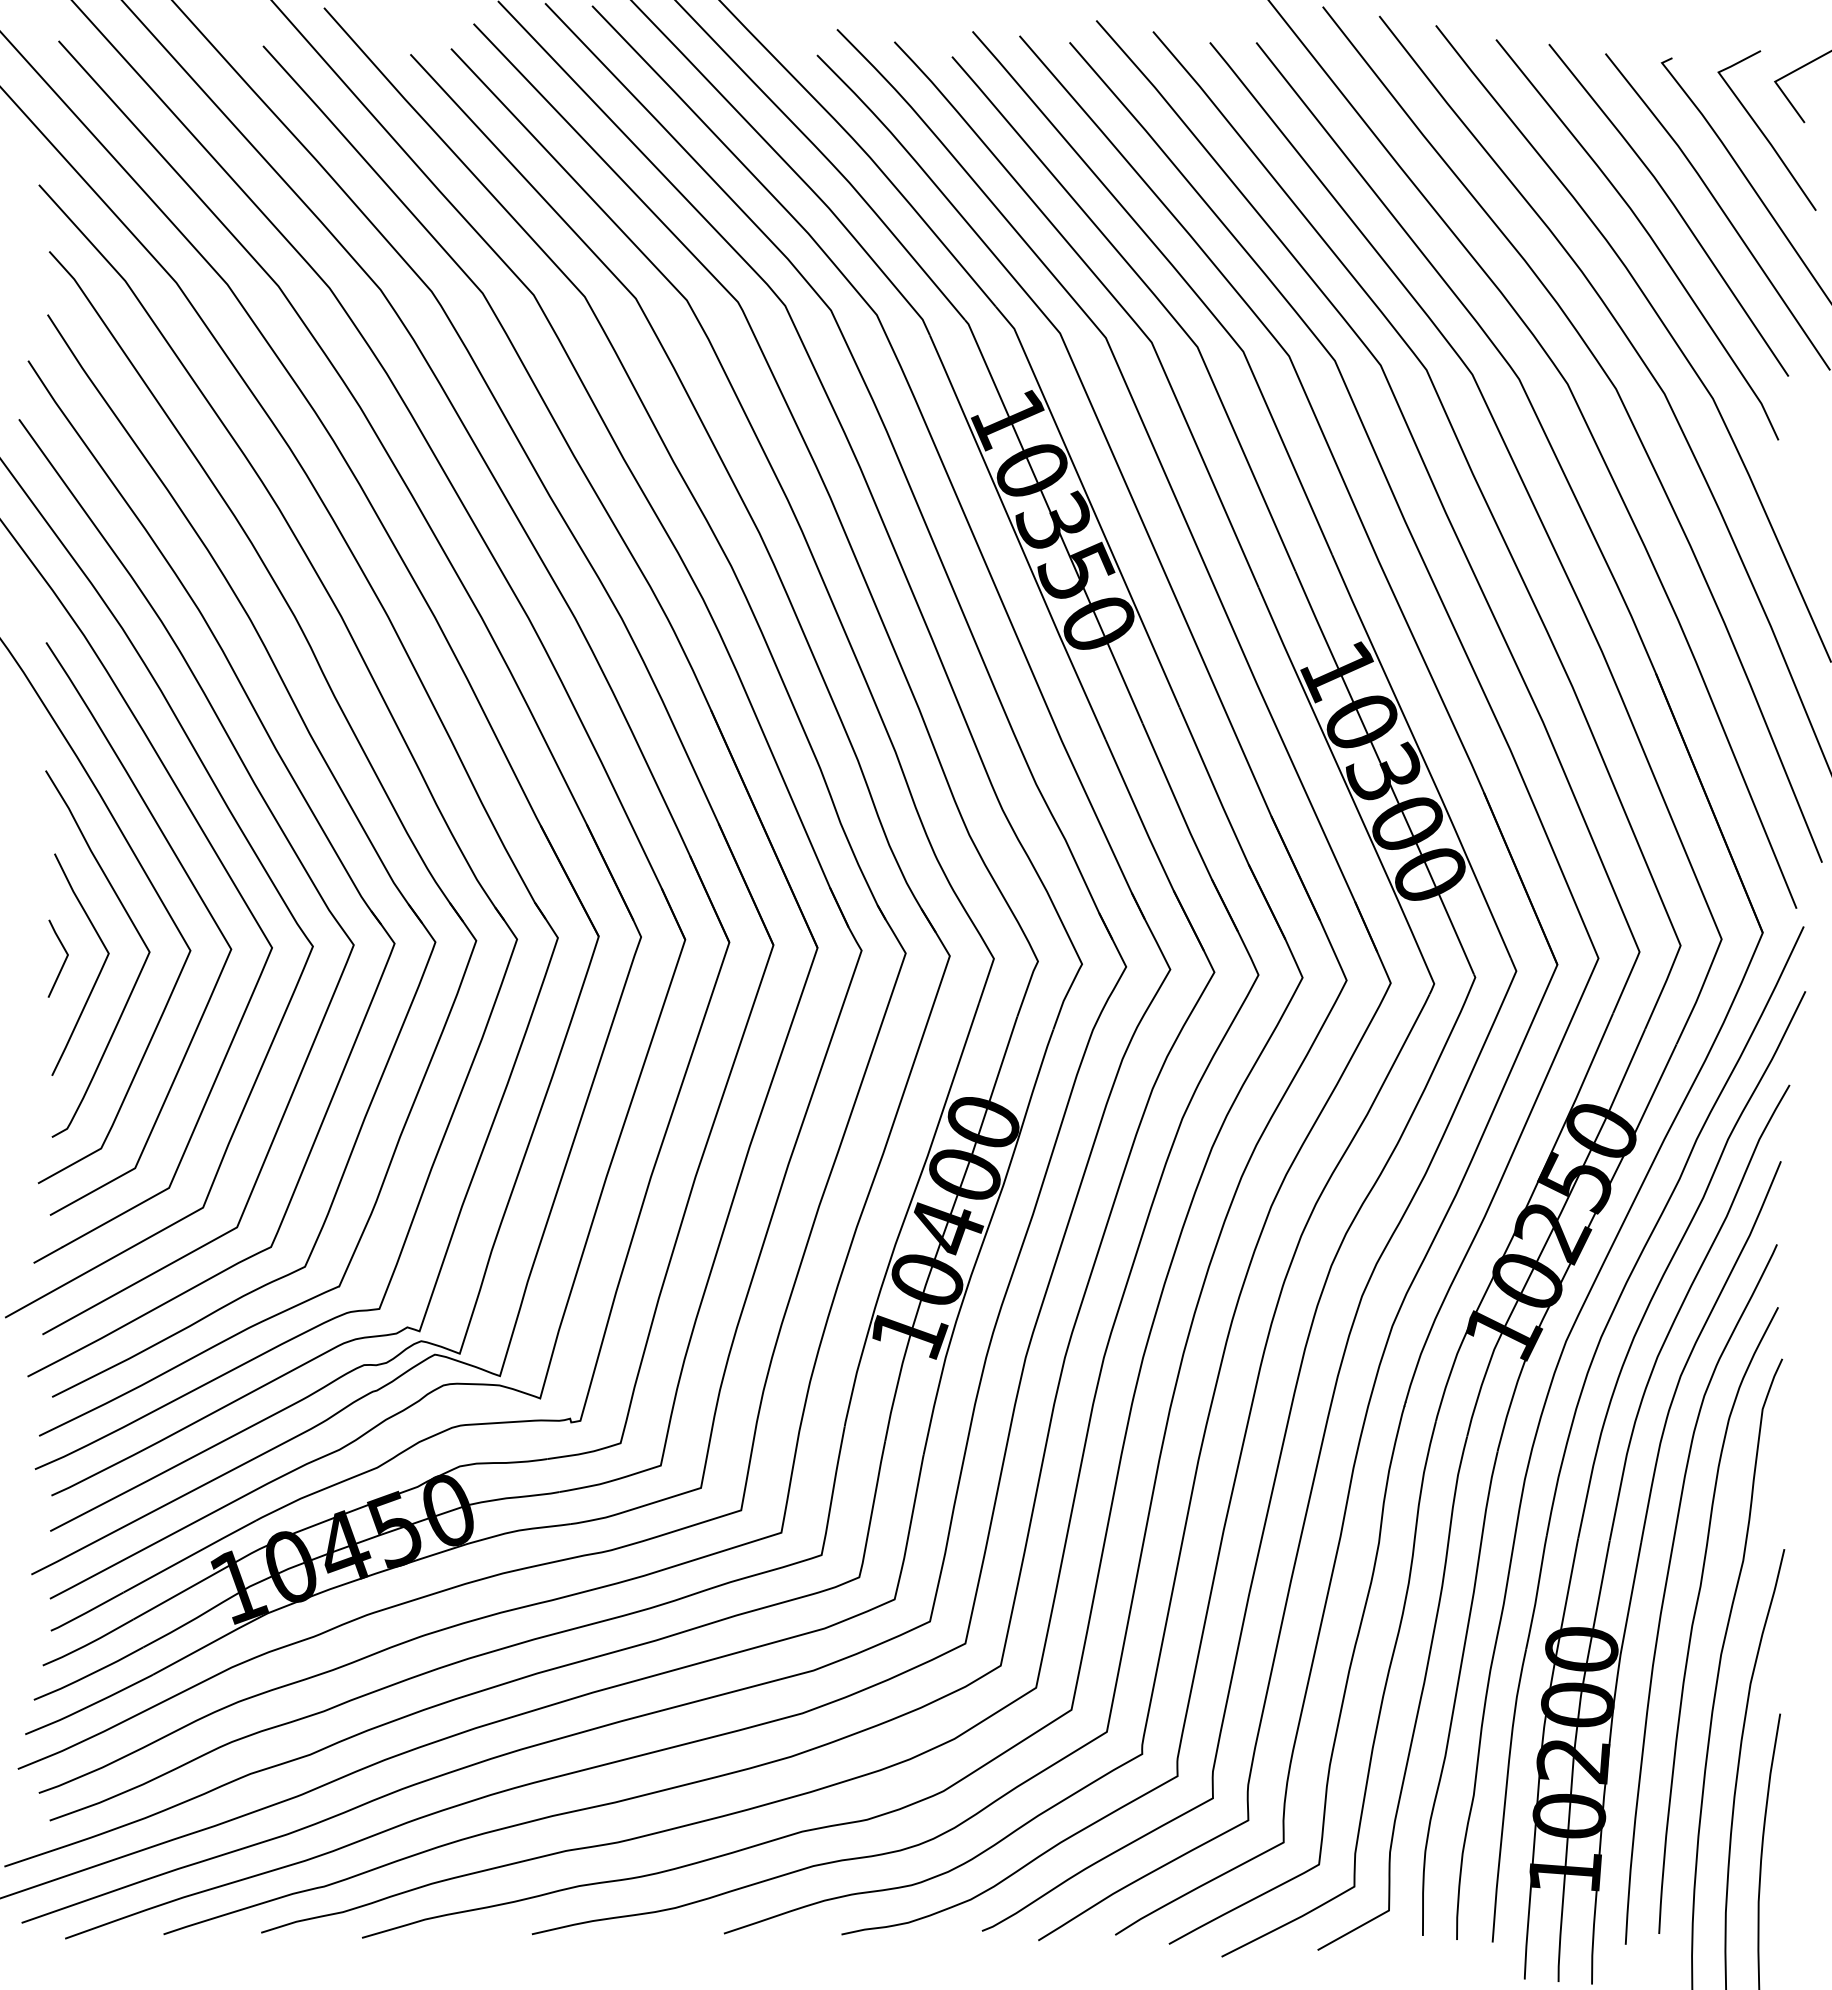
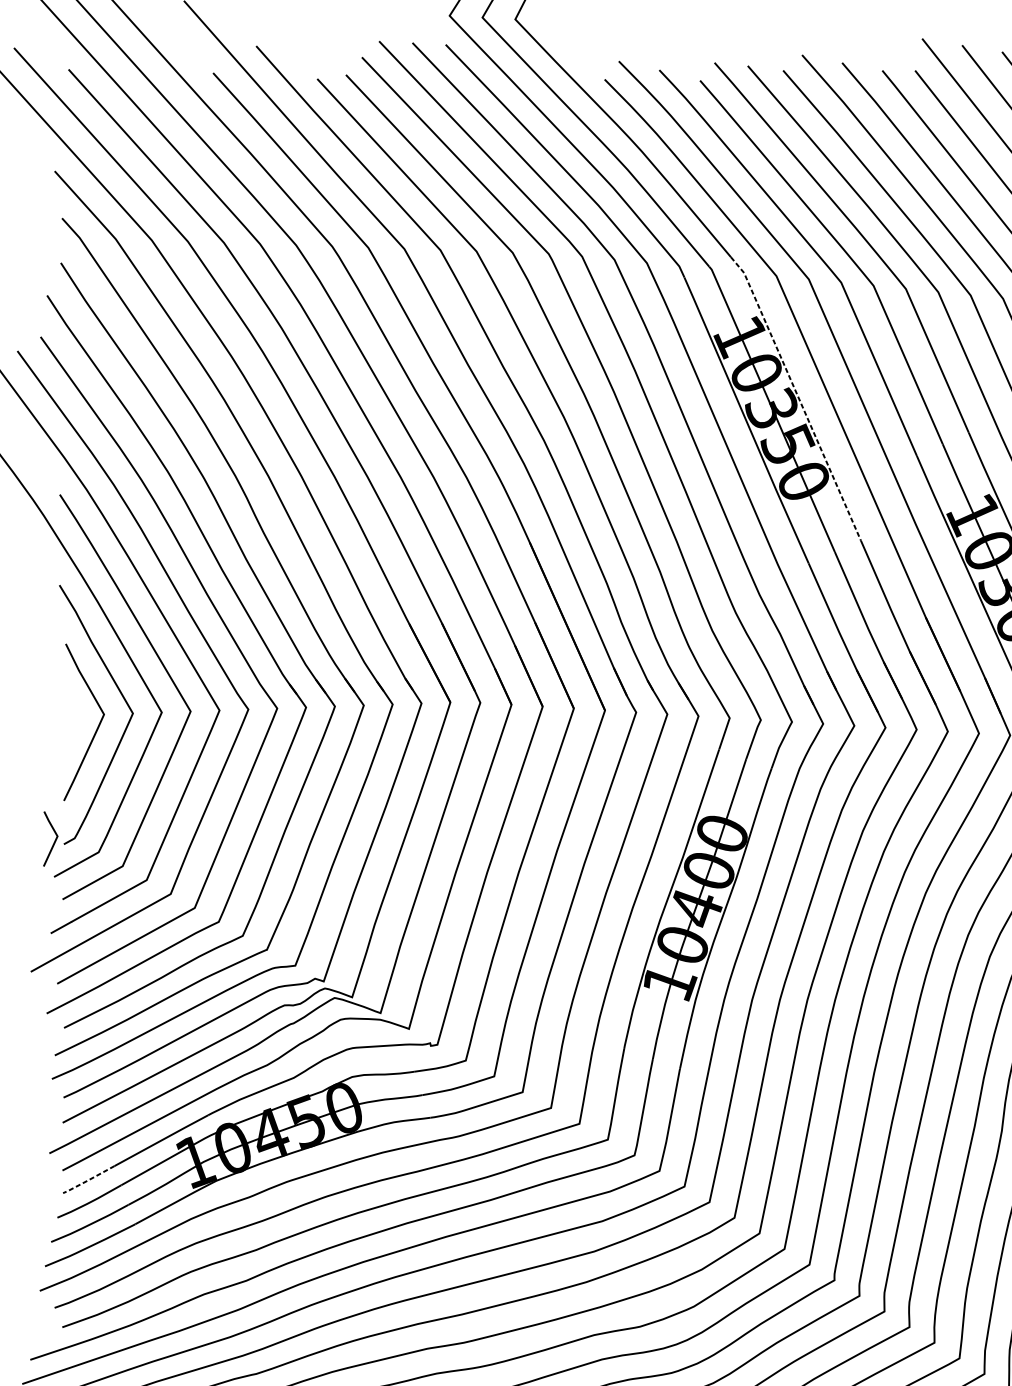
line: (1090, 504) -> (797, 397), solid -> dashed
line: (64, 959) -> (55, 839), moved
line: (86, 1612) -> (88, 1180), solid -> dashed

